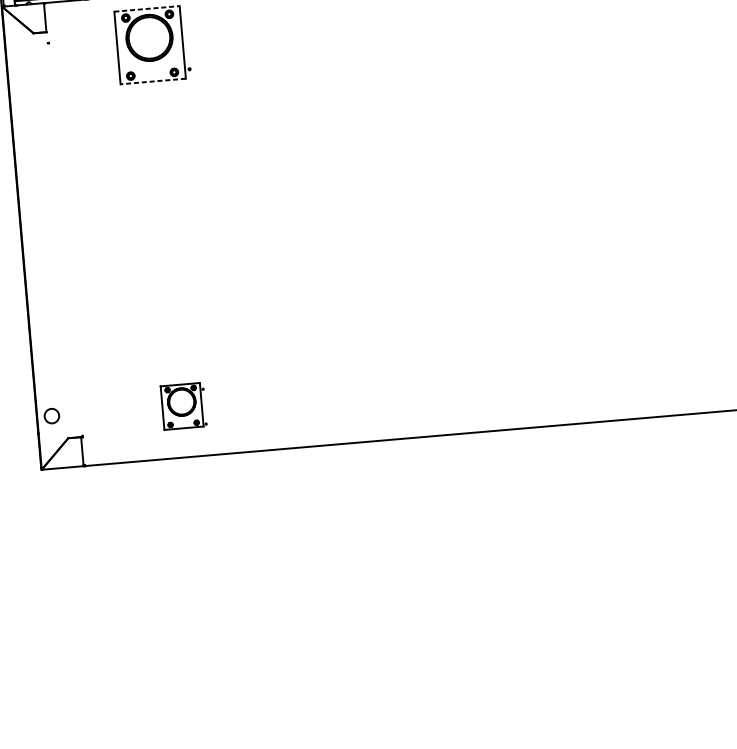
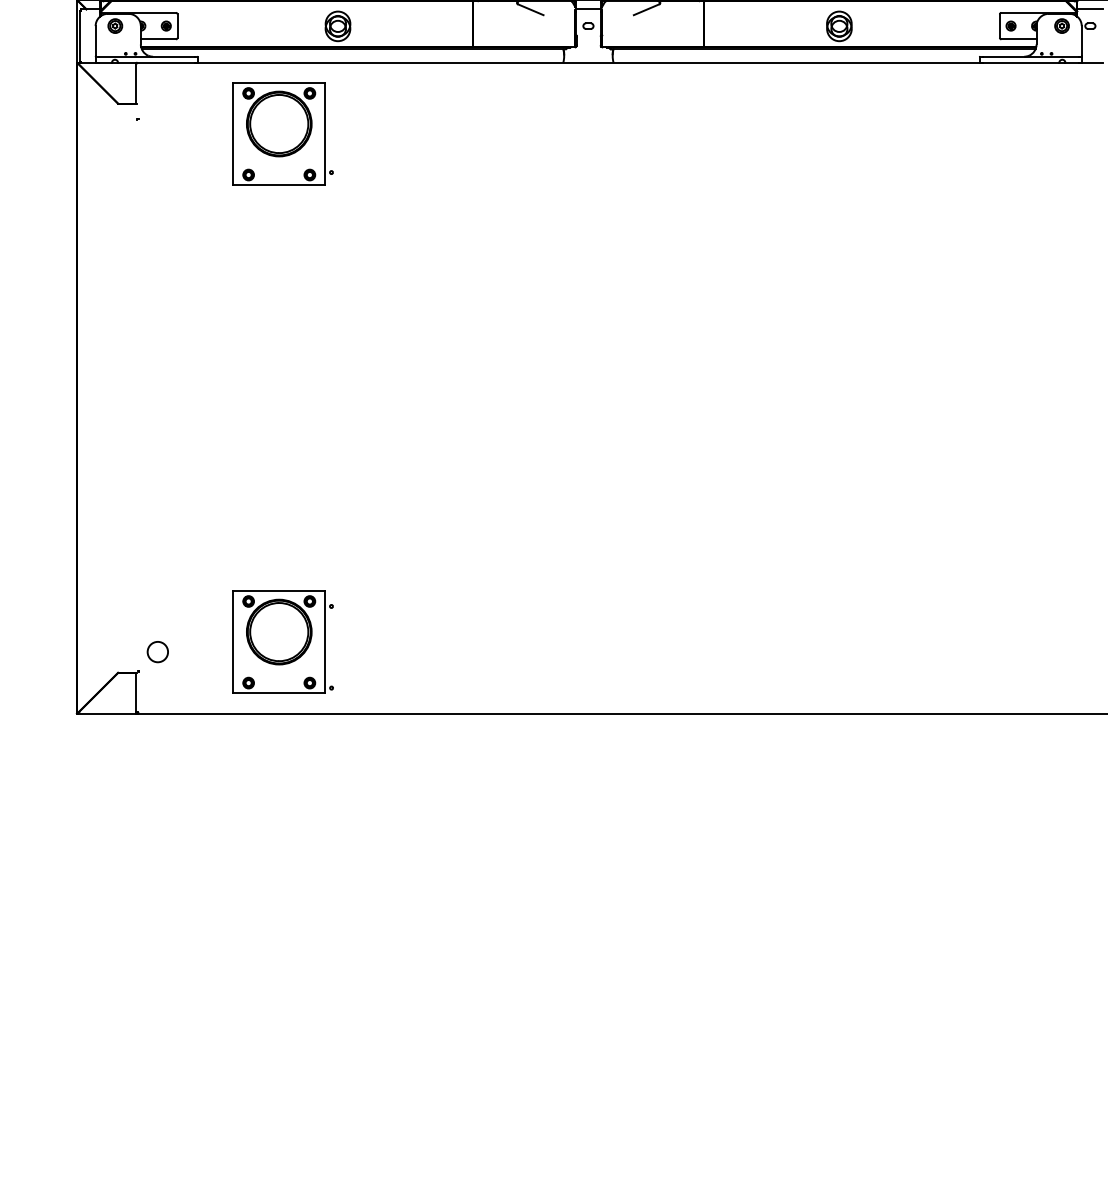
line: (147, 9) -> (279, 83), dashed -> solid
line: (153, 81) -> (279, 185), dashed -> solid
part: (183, 405) -> (282, 641), size x1.67
circle: (51, 416) -> (157, 652), moved

